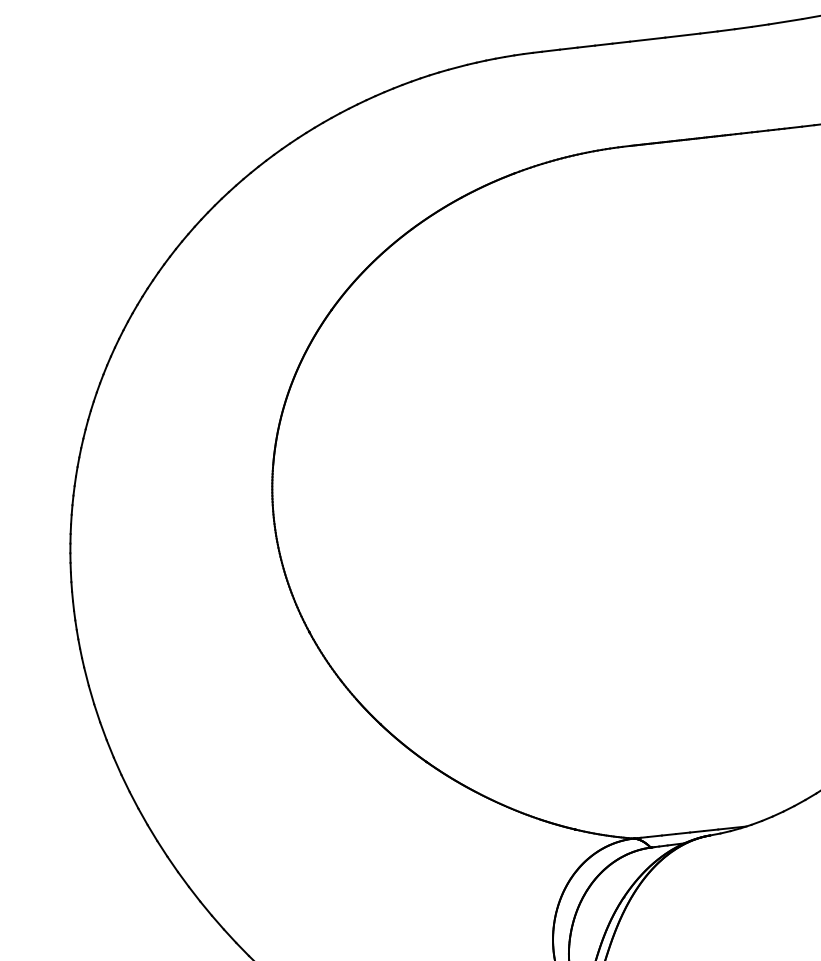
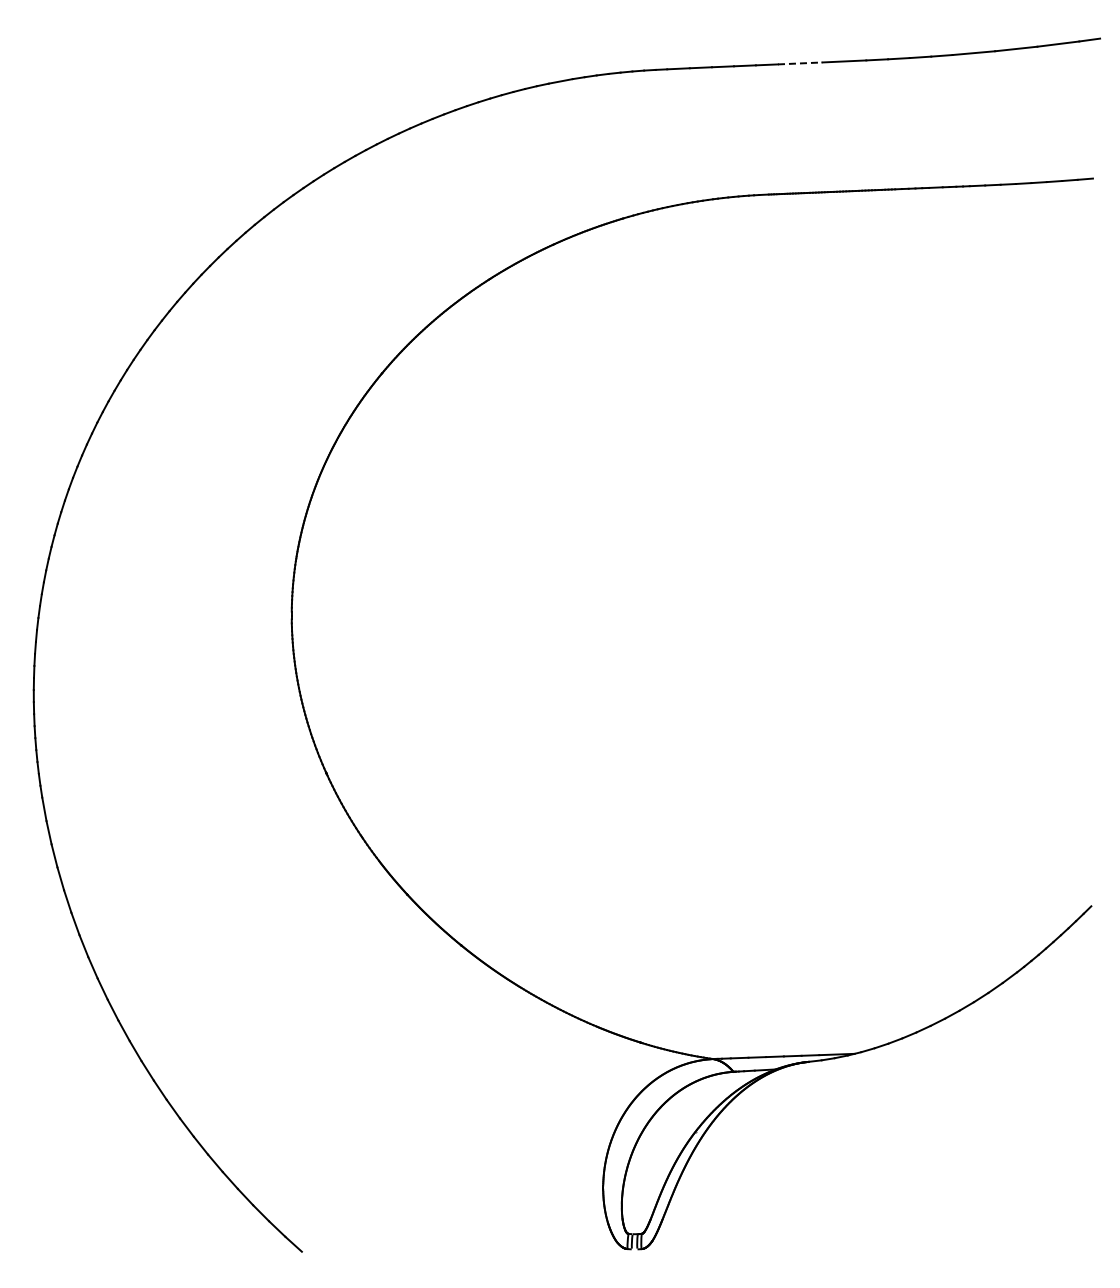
line: (647, 39) -> (800, 63), solid -> dashed

